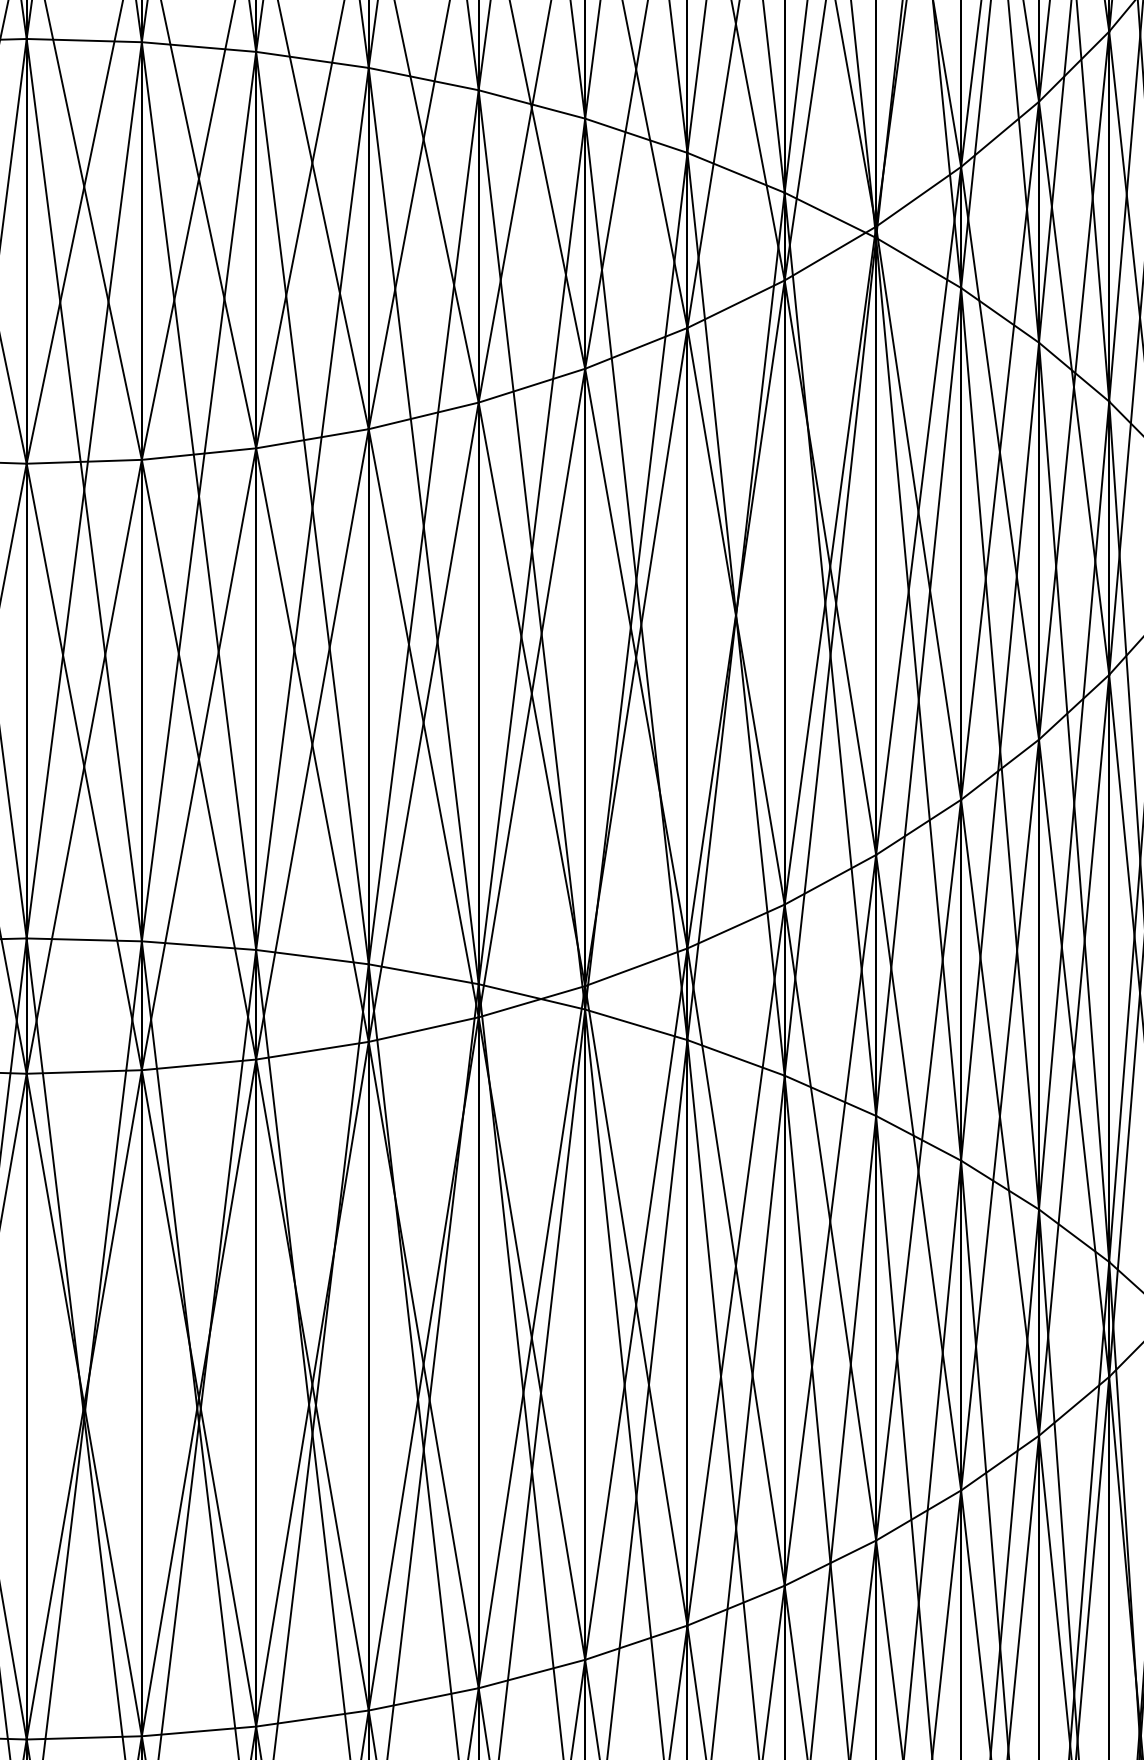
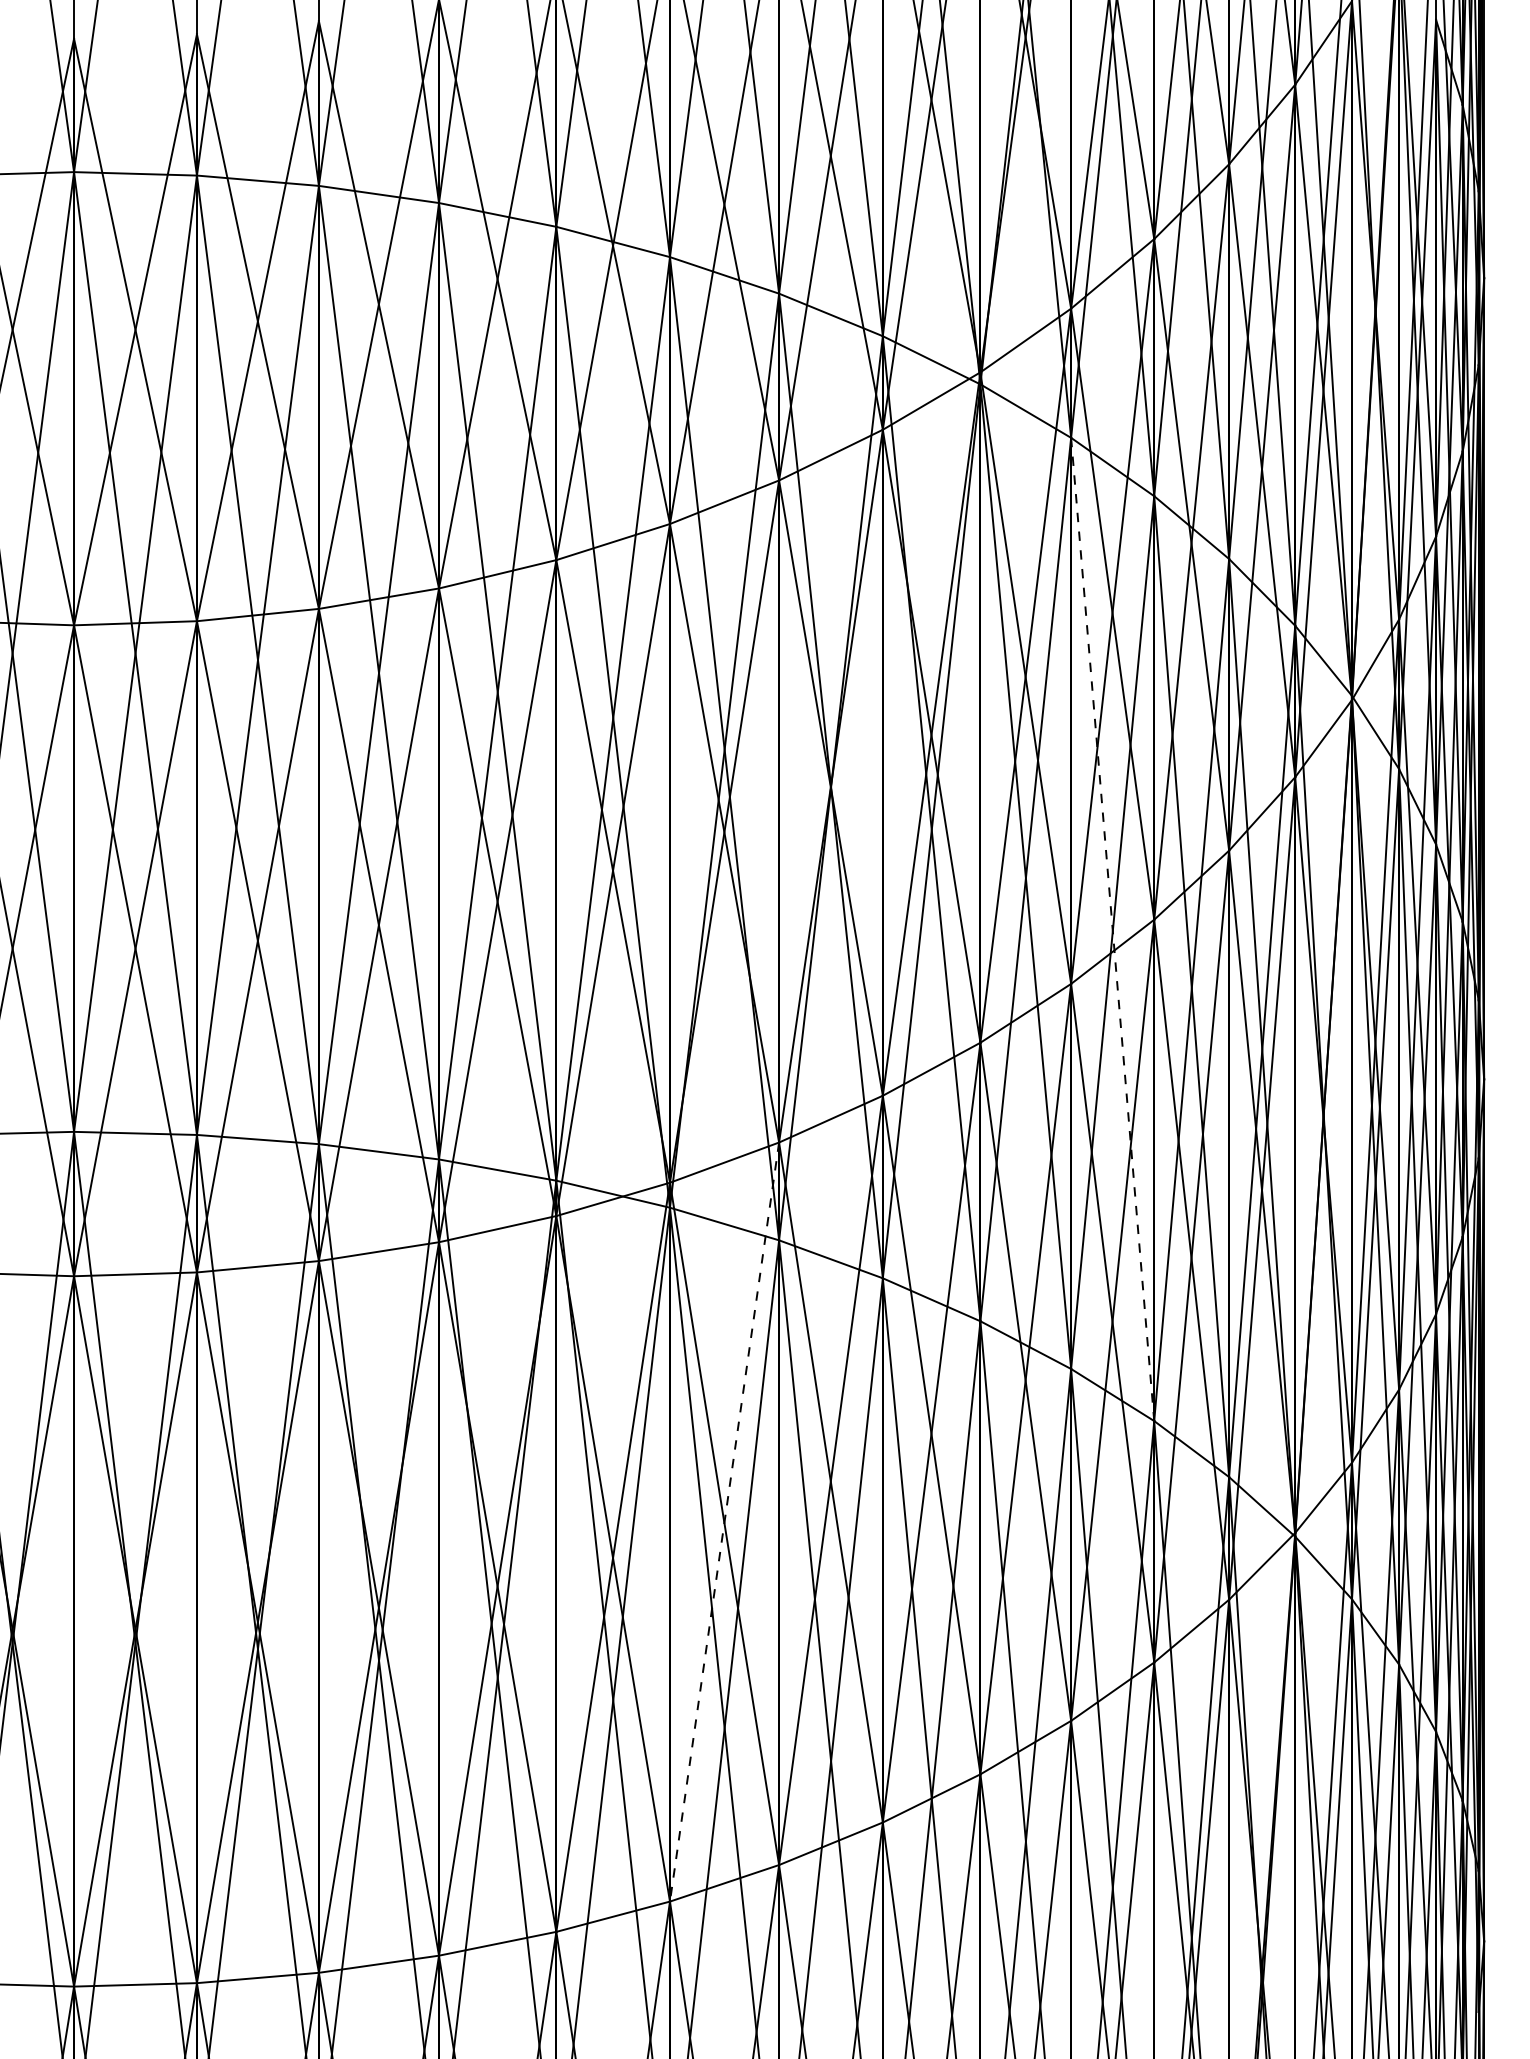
line: (999, 748) -> (1112, 929), solid -> dashed
line: (636, 1304) -> (724, 1522), solid -> dashed

